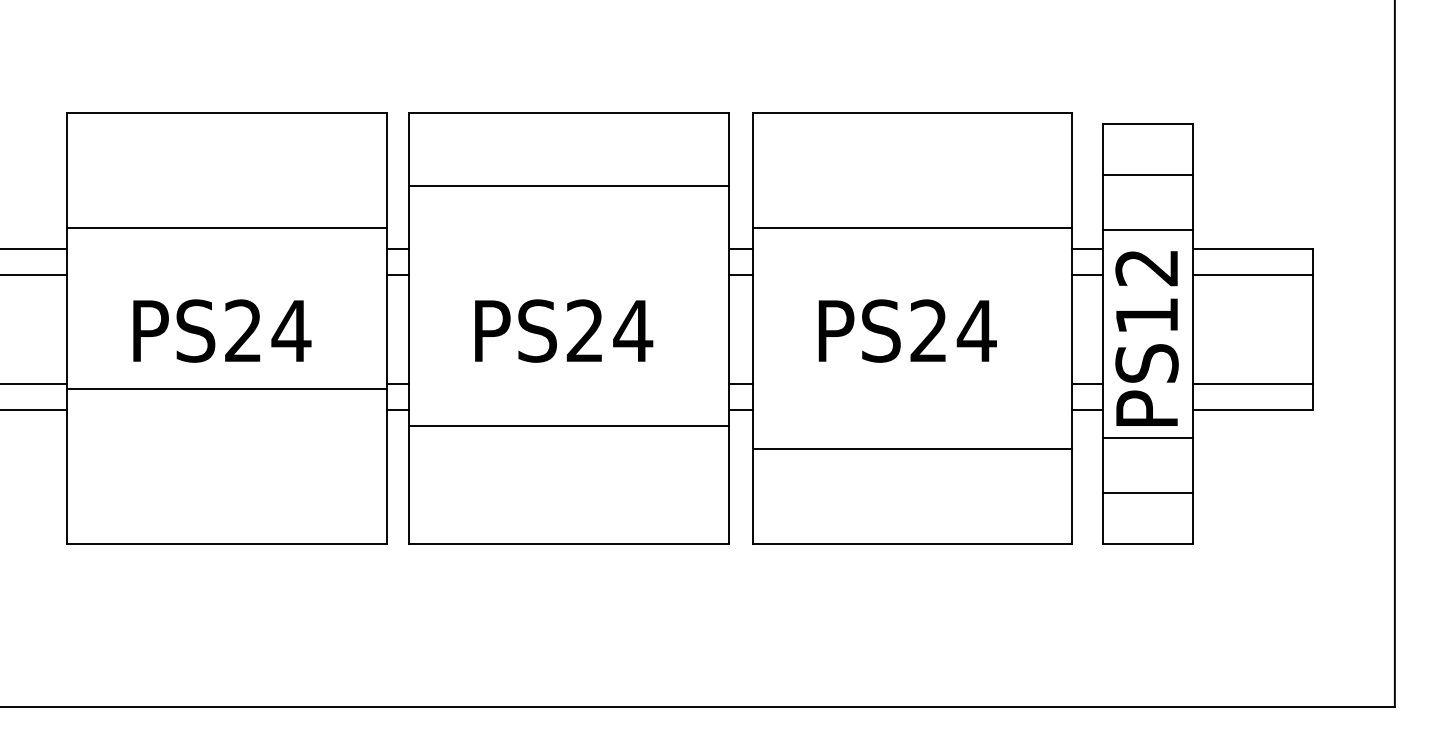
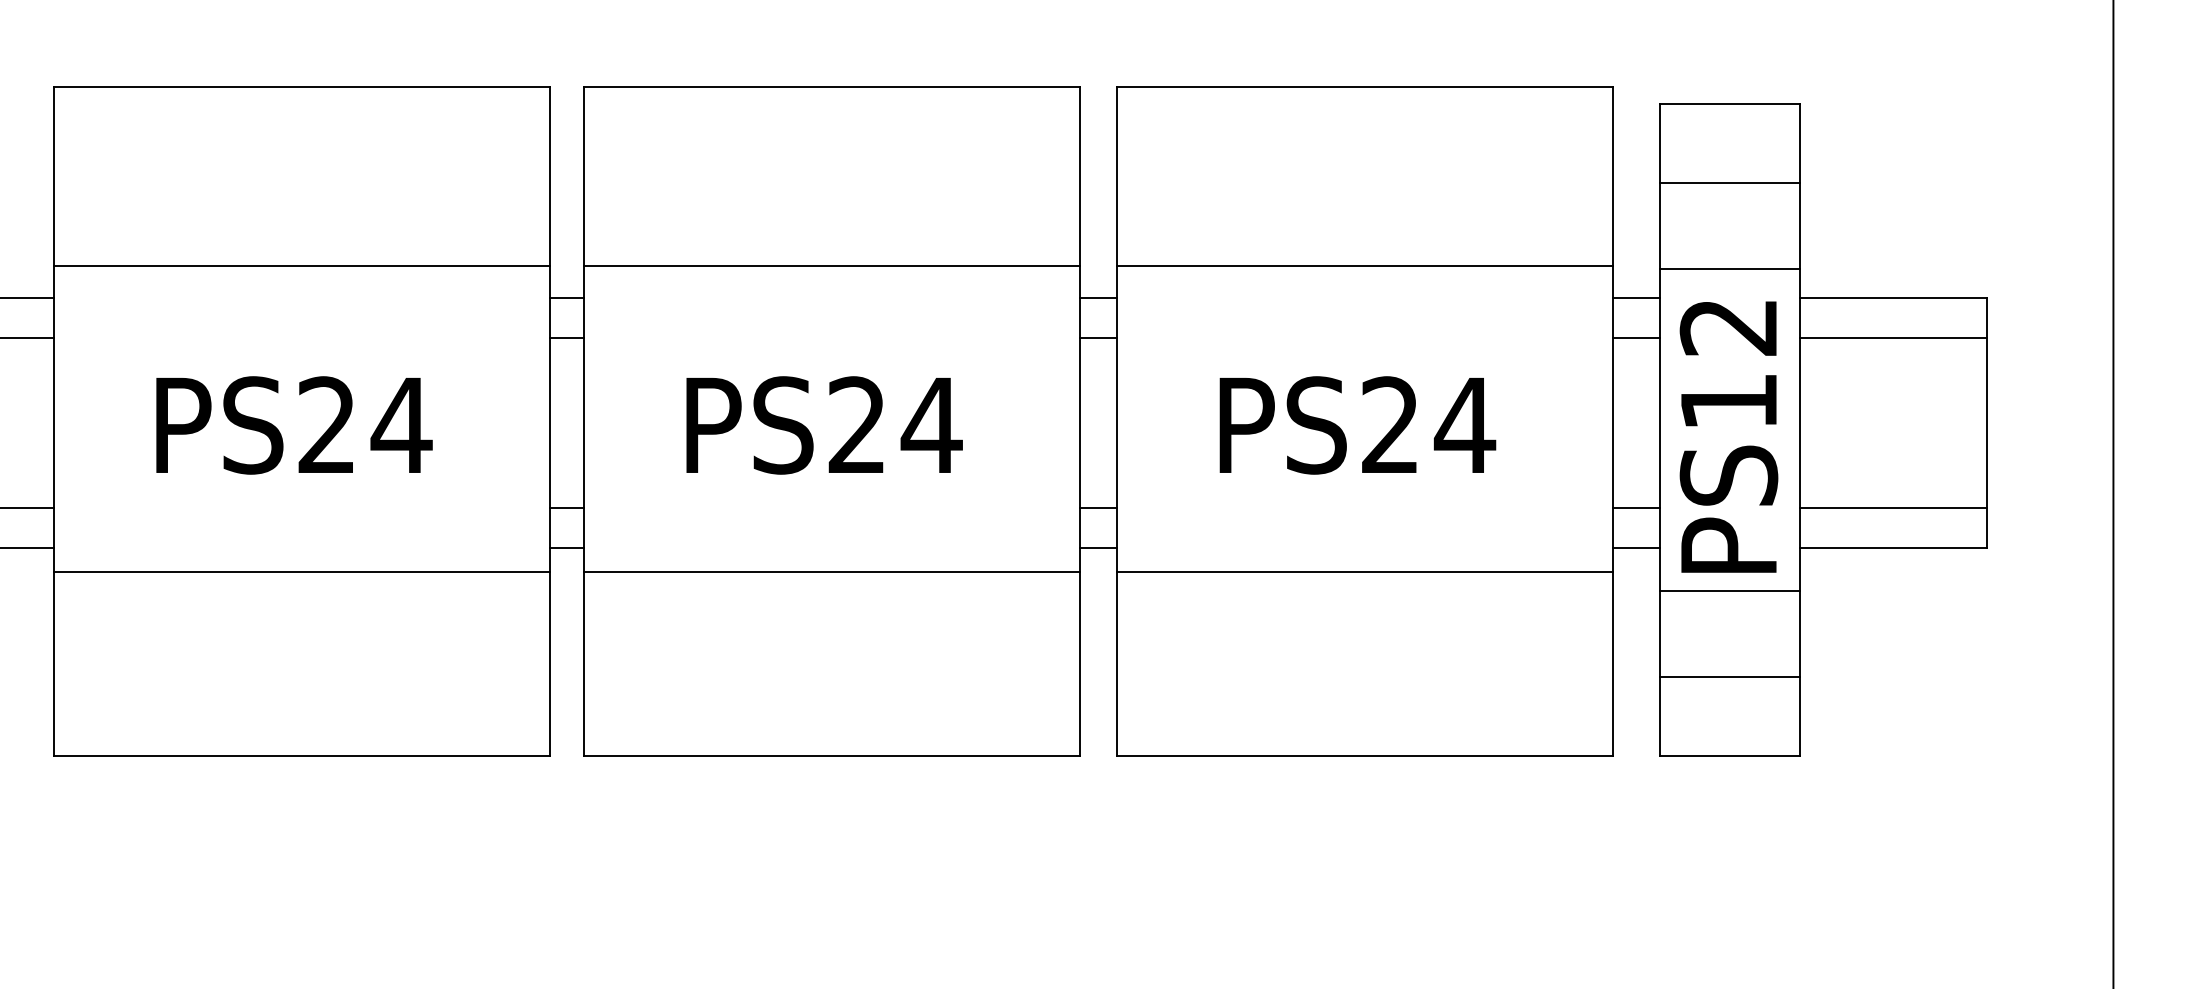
line: (568, 186) -> (831, 266), moved
line: (226, 388) -> (300, 571), moved
line: (912, 448) -> (1365, 571), moved

